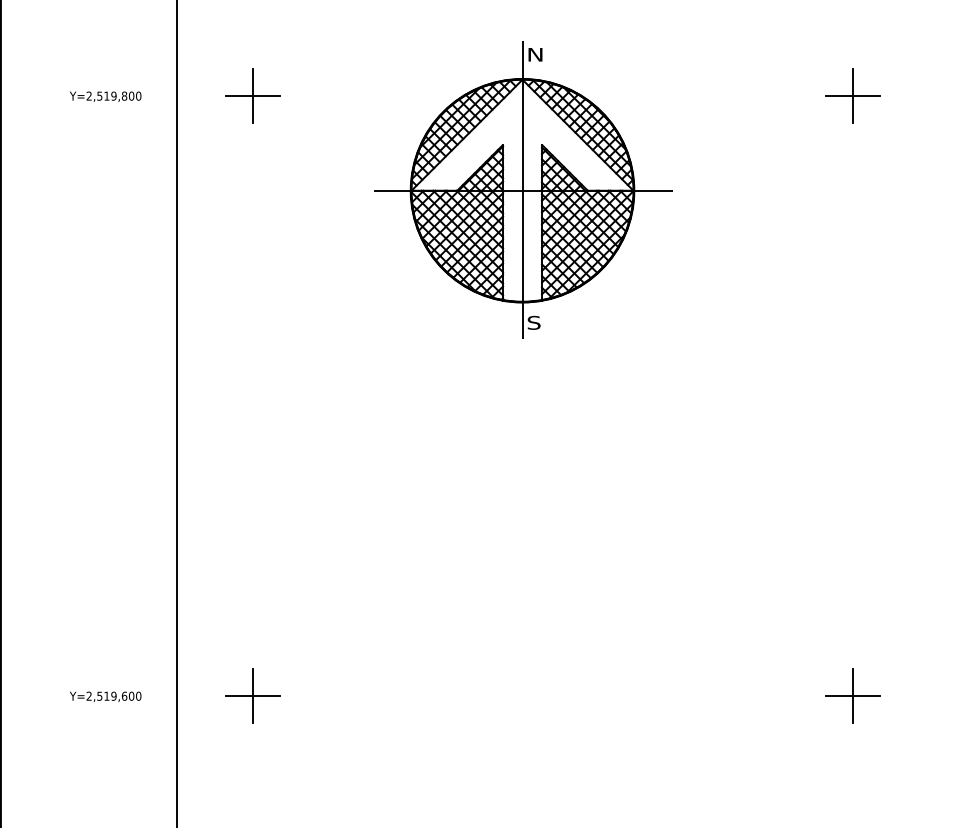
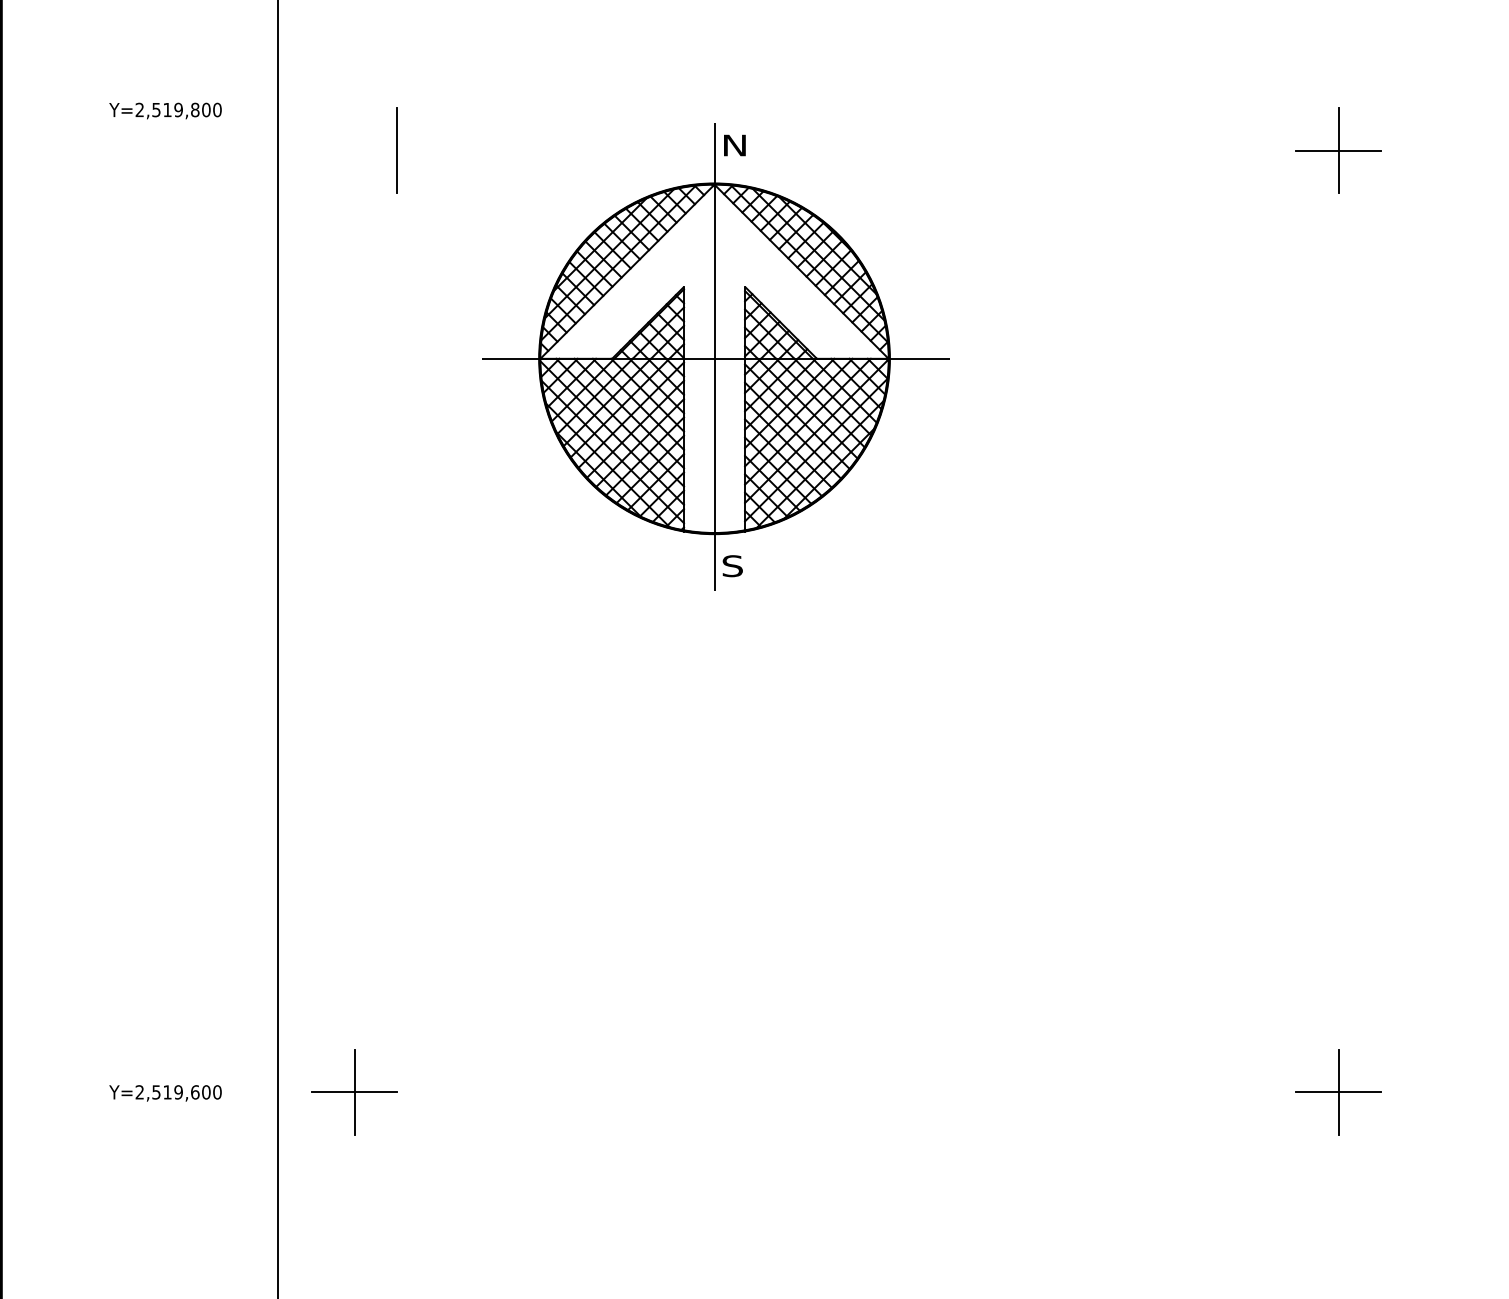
text: (105, 96) -> (165, 110), moved
line: (253, 96) -> (397, 151), removed
part: (523, 189) -> (716, 356), moved
part: (252, 695) -> (353, 1091), moved

